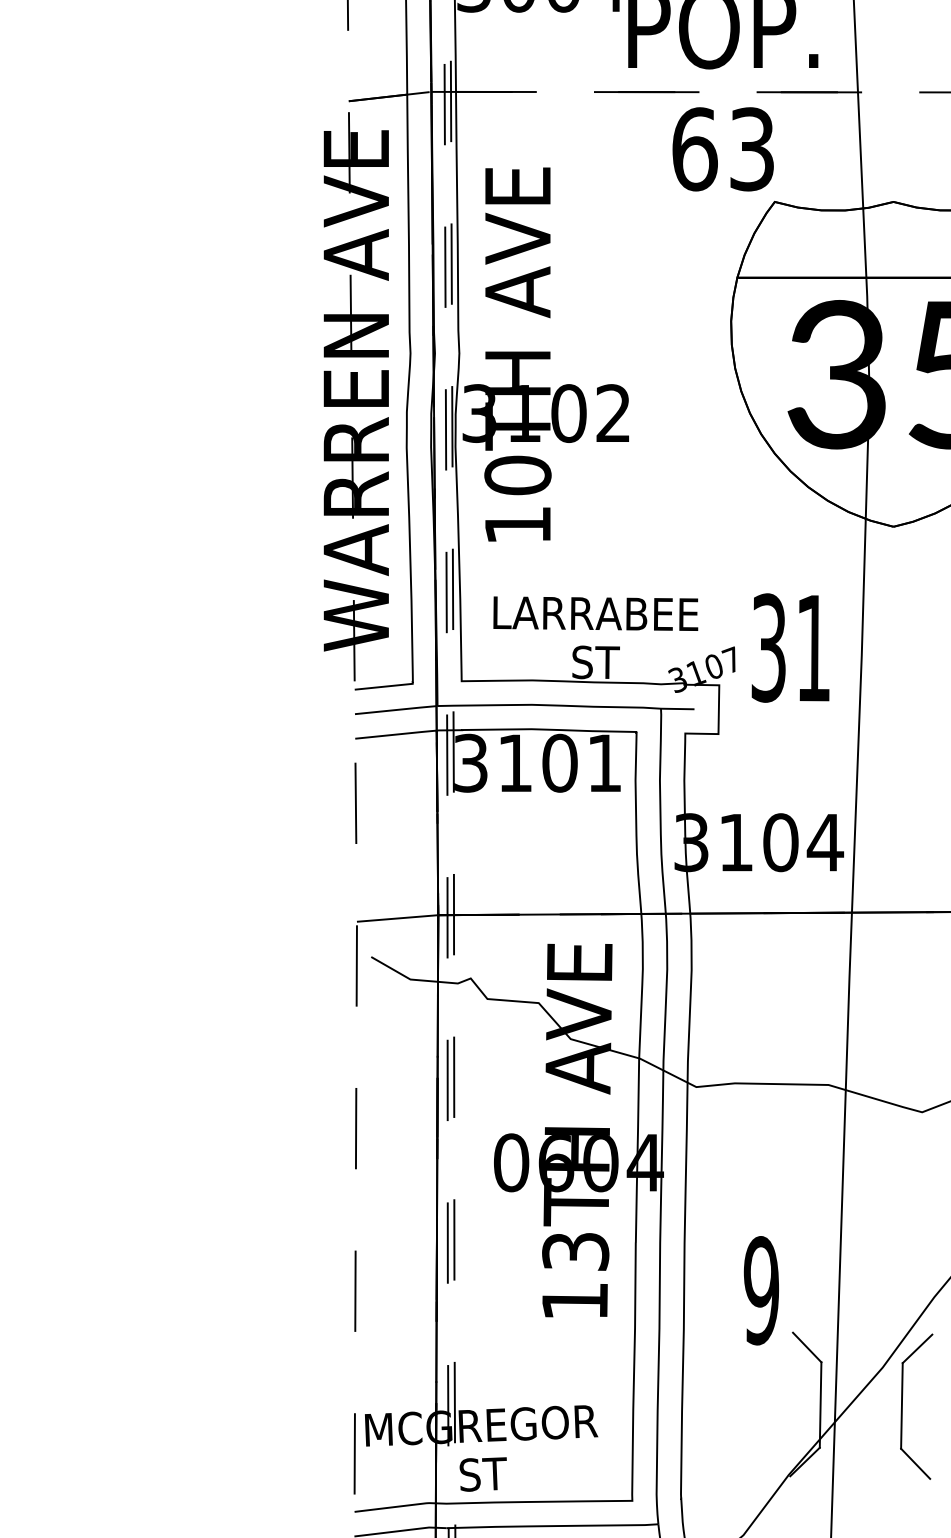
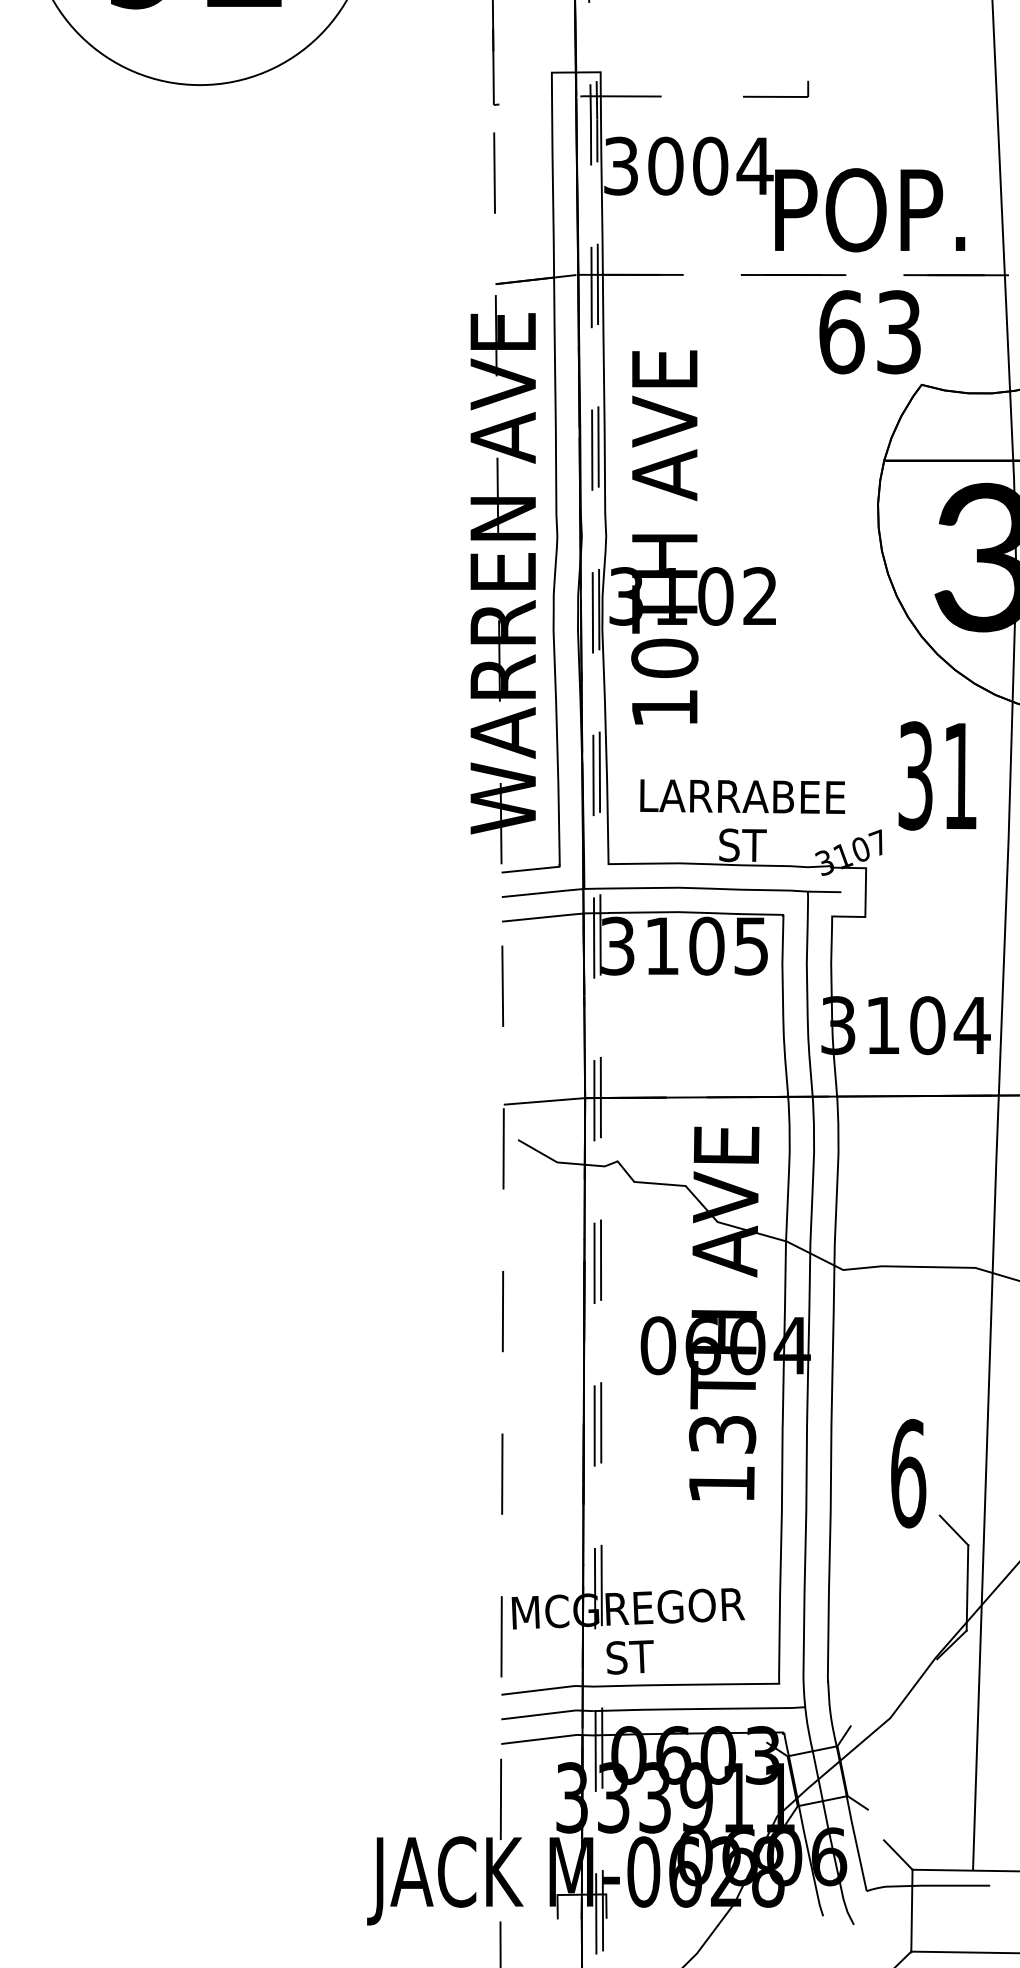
text: (790, 647) -> (937, 775), moved
text: (603, 763) -> (750, 946), 3101 -> 3105
text: (761, 1290) -> (908, 1473), 9 -> 6

